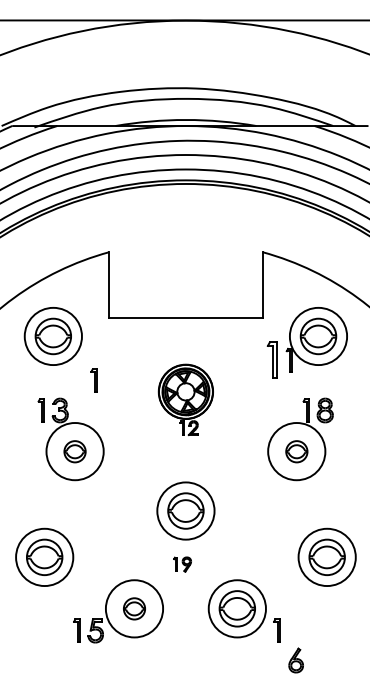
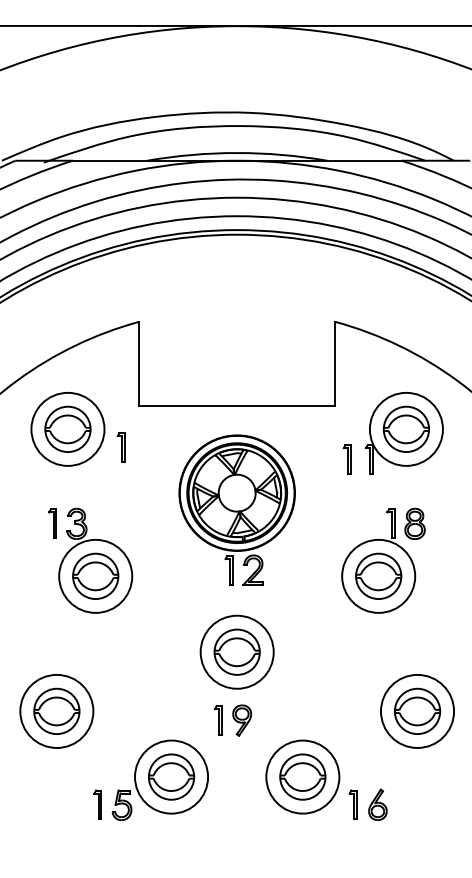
part: (271, 359) -> (346, 458), size x0.62
part: (93, 380) -> (120, 447), moved
part: (185, 399) -> (236, 509), size x1.67
part: (74, 451) -> (94, 576), size x1.67
part: (296, 451) -> (378, 576), size x1.67
part: (182, 564) -> (232, 720), size x1.67
part: (134, 608) -> (171, 776), size x1.67
part: (295, 660) -> (377, 804), moved

